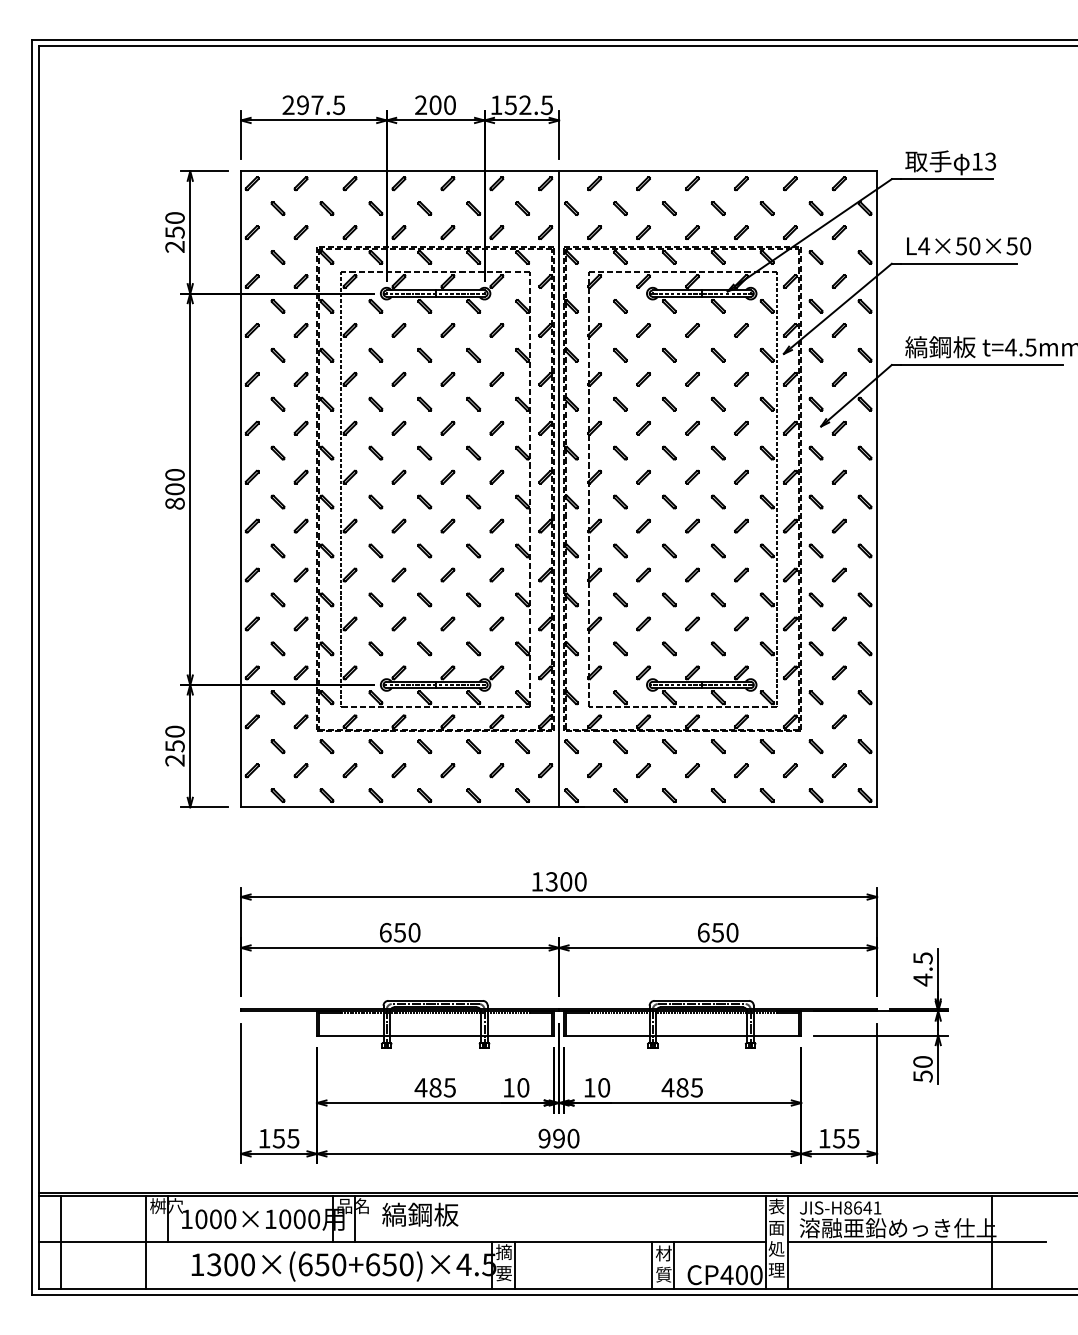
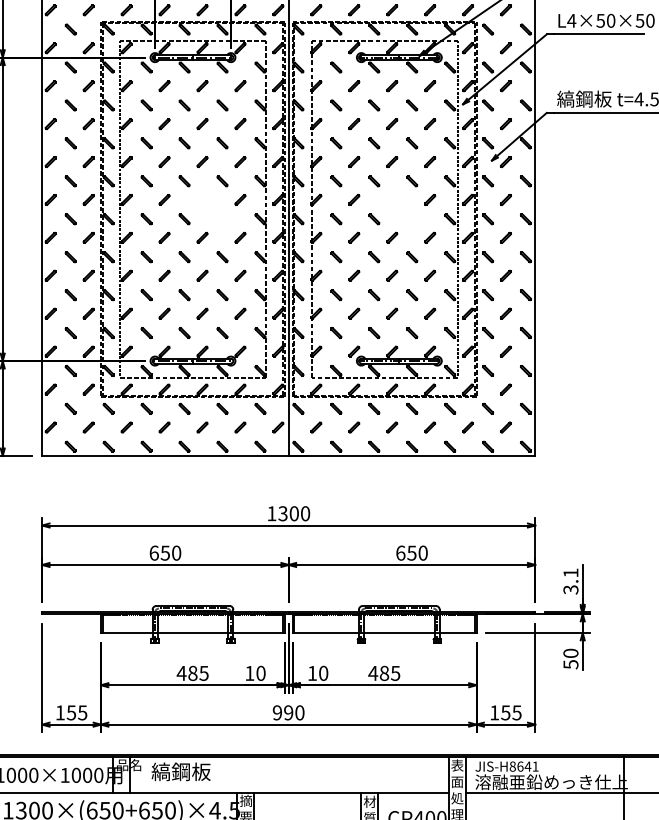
part: (466, 495) -> (216, 214), removed
part: (711, 495) -> (406, 214), removed
text: (922, 969) -> (570, 581), 4.5 -> 3.1

